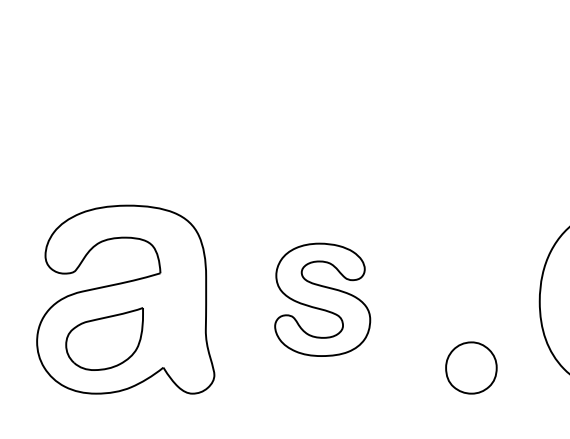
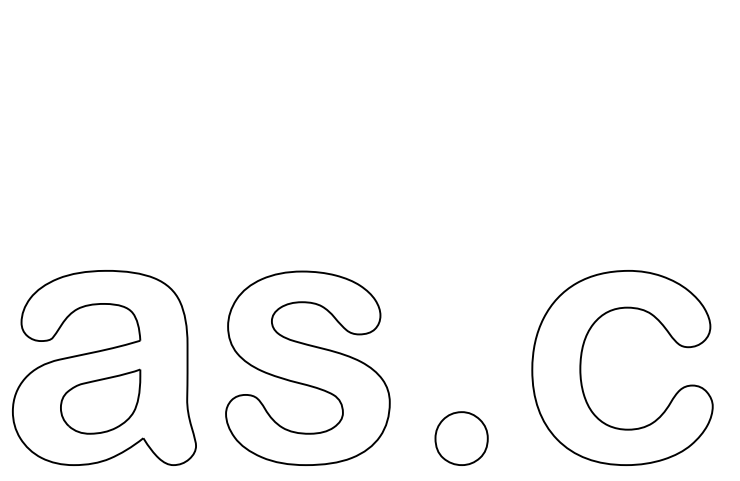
part: (322, 299) -> (307, 367), size x1.67
part: (104, 338) -> (100, 401), moved

